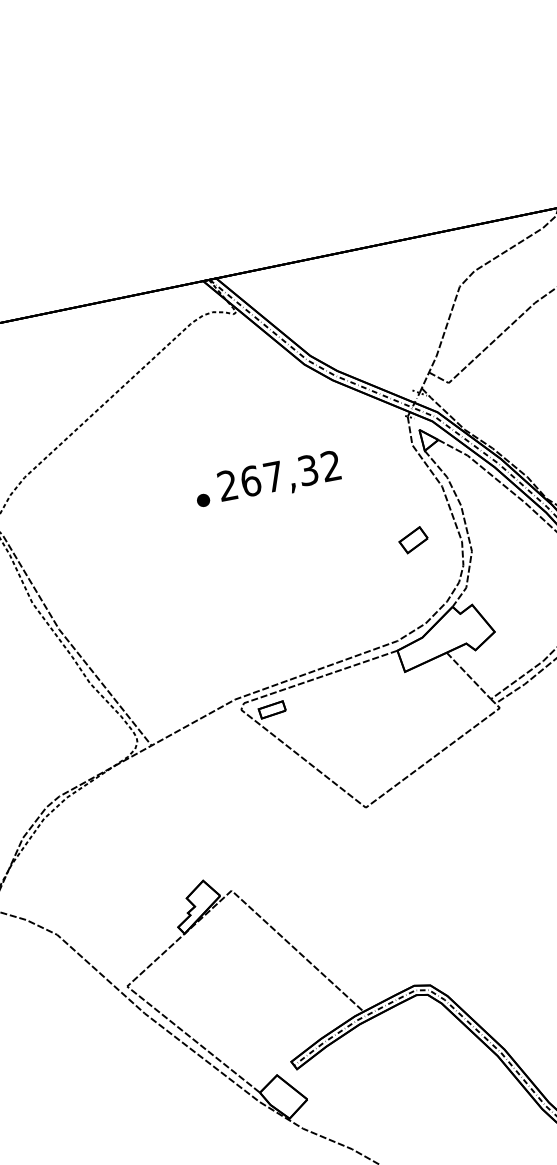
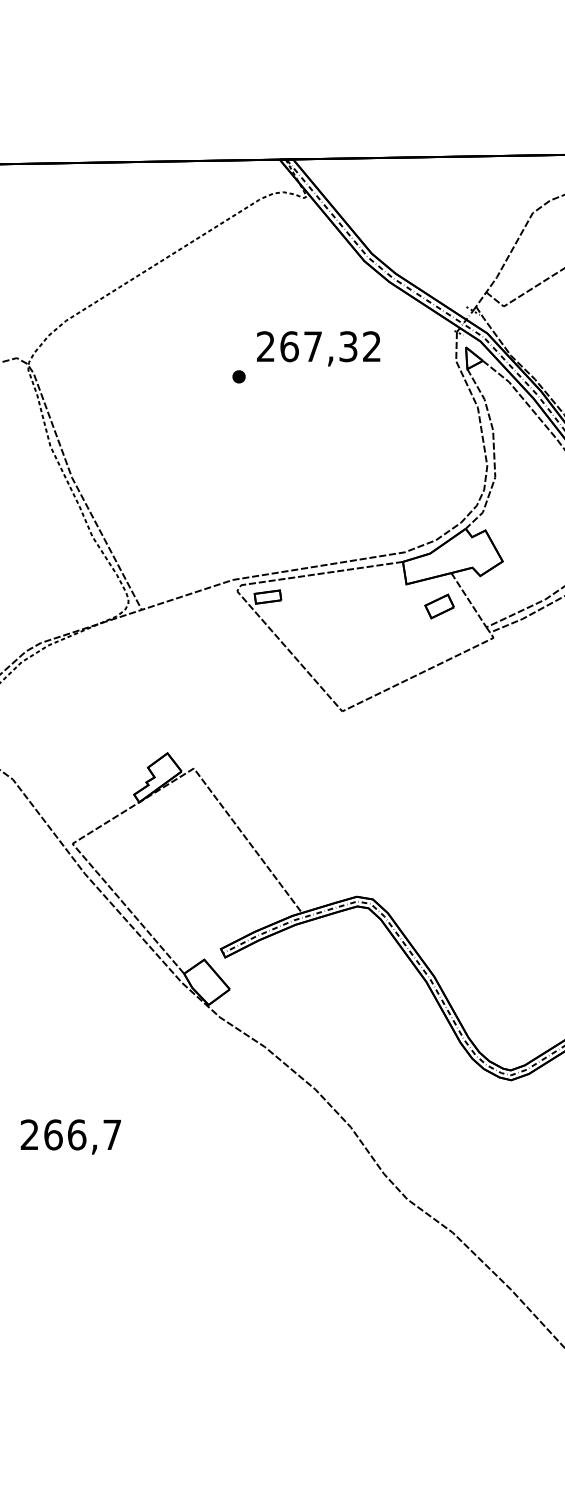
text: (279, 477) -> (318, 348), moved
part: (413, 540) -> (439, 606), moved

